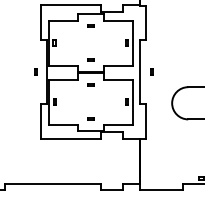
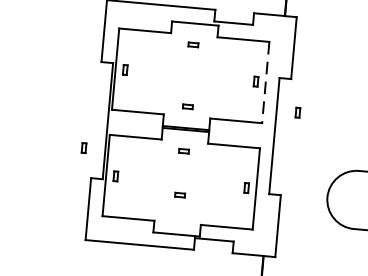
line: (132, 43) -> (265, 83), solid -> dashed
part: (35, 71) -> (83, 146), moved
part: (151, 71) -> (297, 111), moved
part: (90, 118) -> (179, 193), moved

